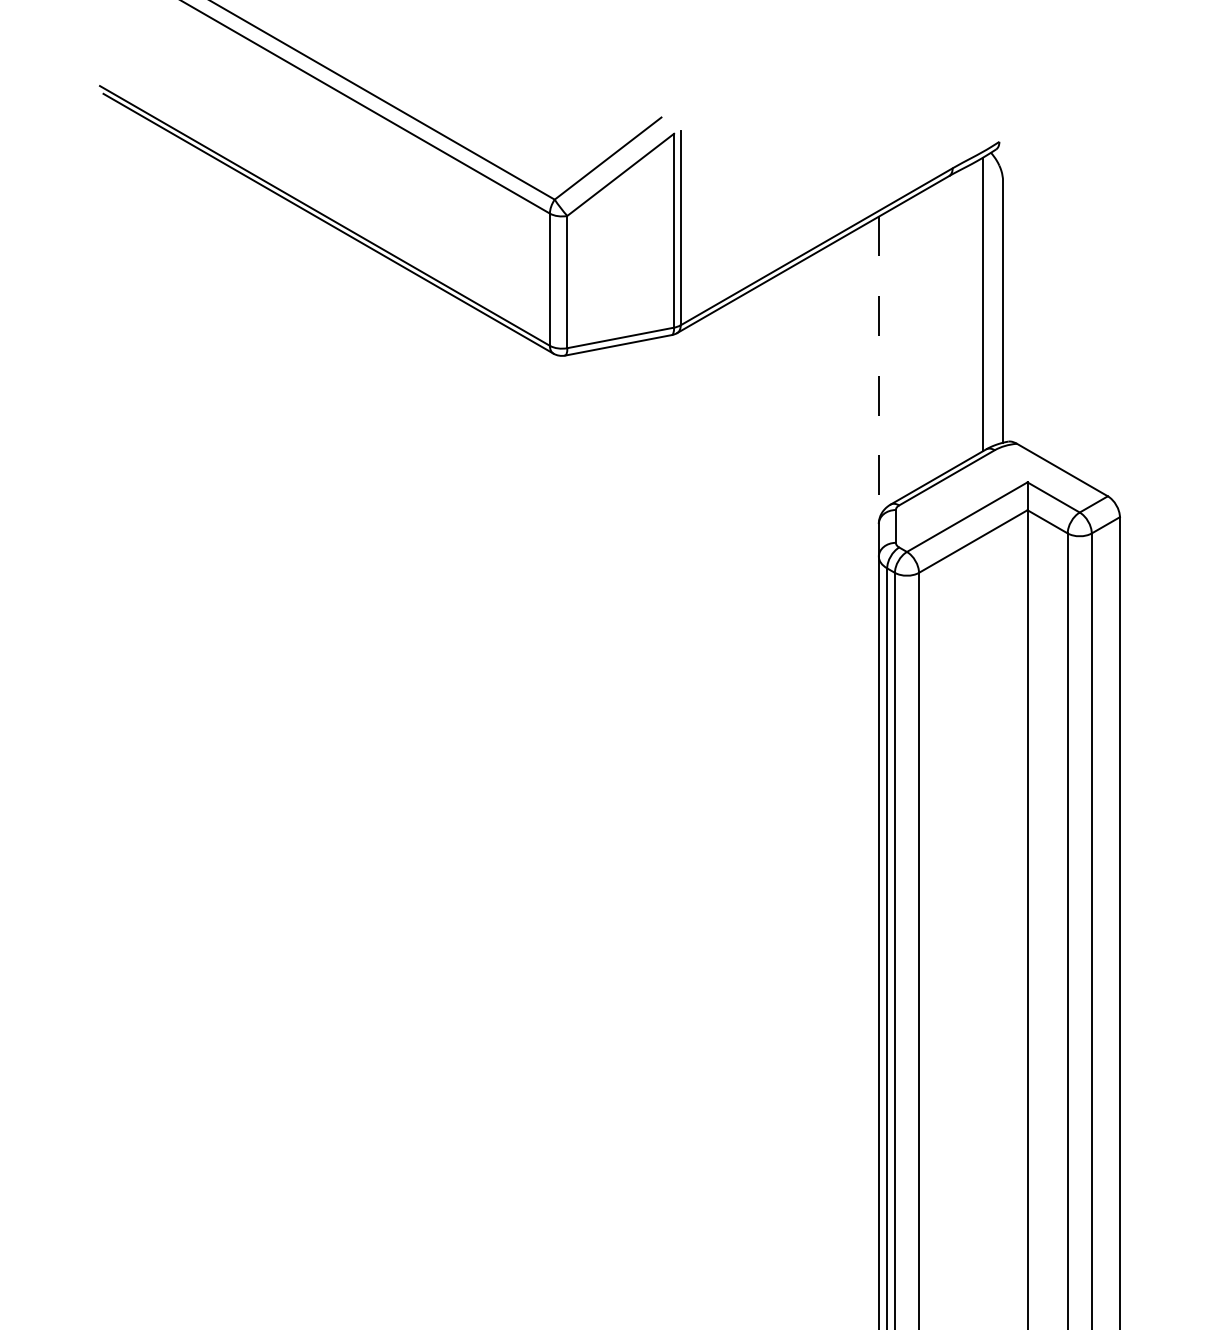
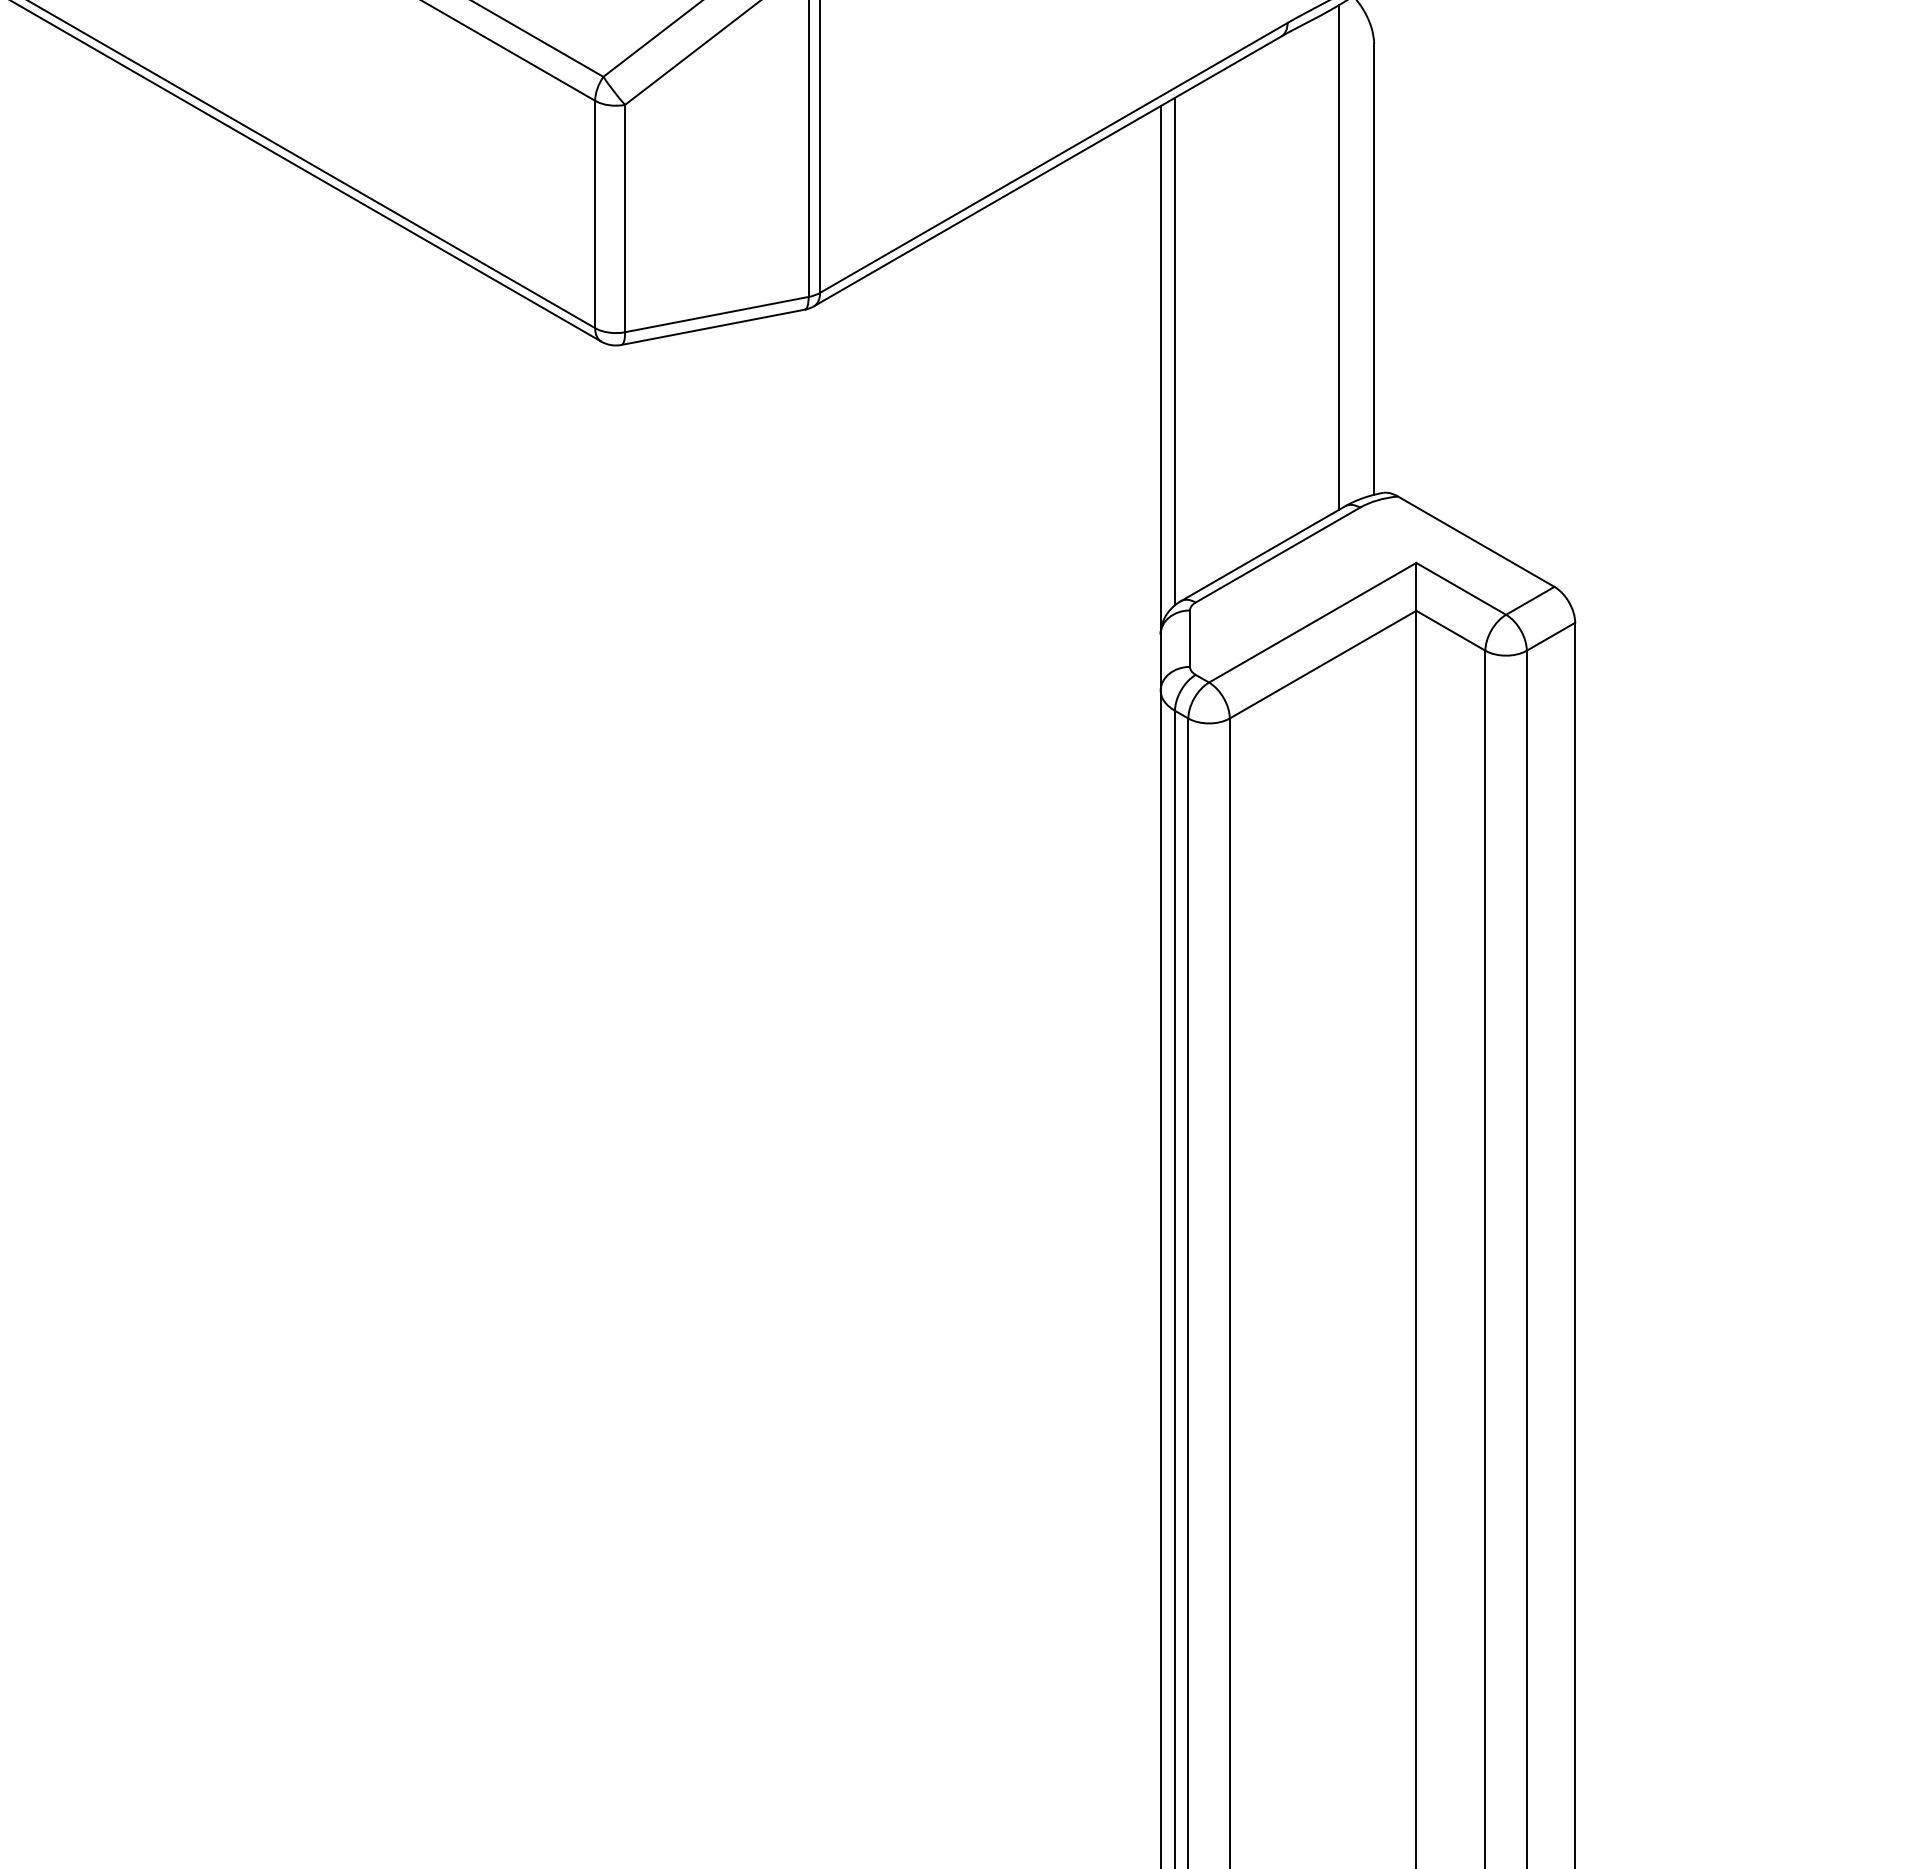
line: (887, 359) -> (1175, 351), added
line: (878, 370) -> (1160, 370), dashed -> solid

